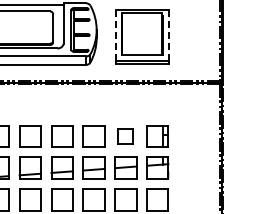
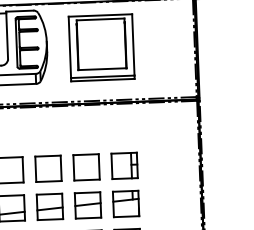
line: (115, 35) -> (69, 47), dashed -> solid
line: (168, 35) -> (132, 45), dashed -> solid
part: (125, 136) -> (86, 167), size x1.43

